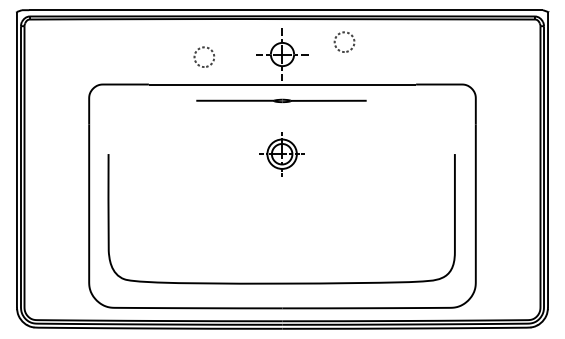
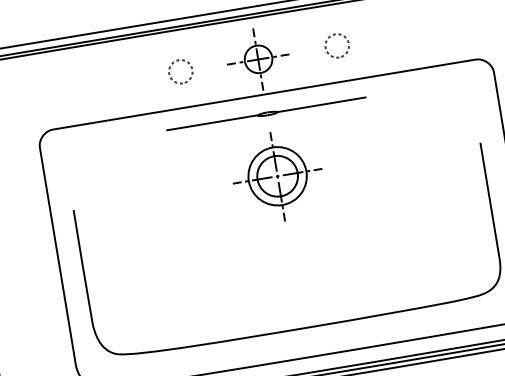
part: (344, 33) -> (335, 35), moved
part: (200, 49) -> (174, 63), moved
part: (281, 154) -> (276, 176), size x1.67

